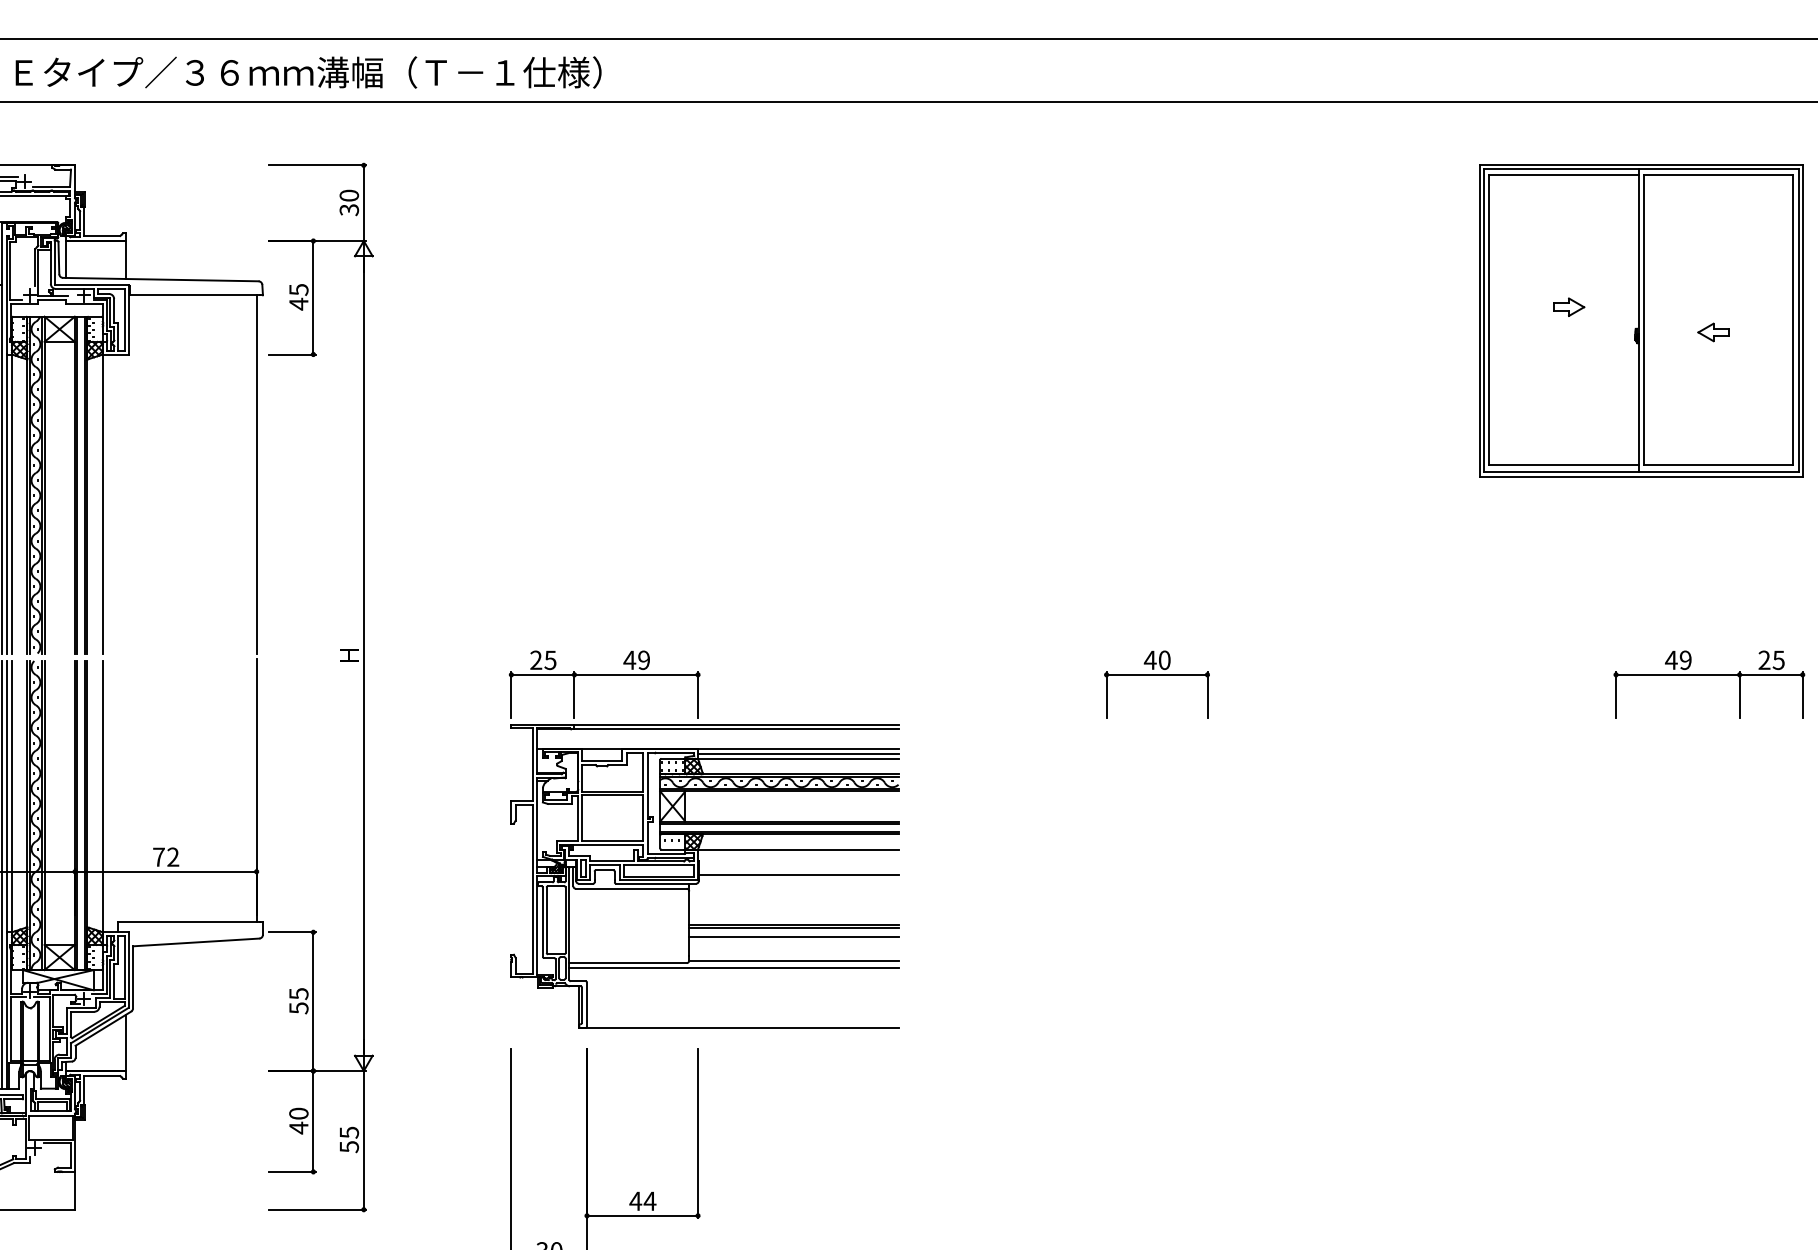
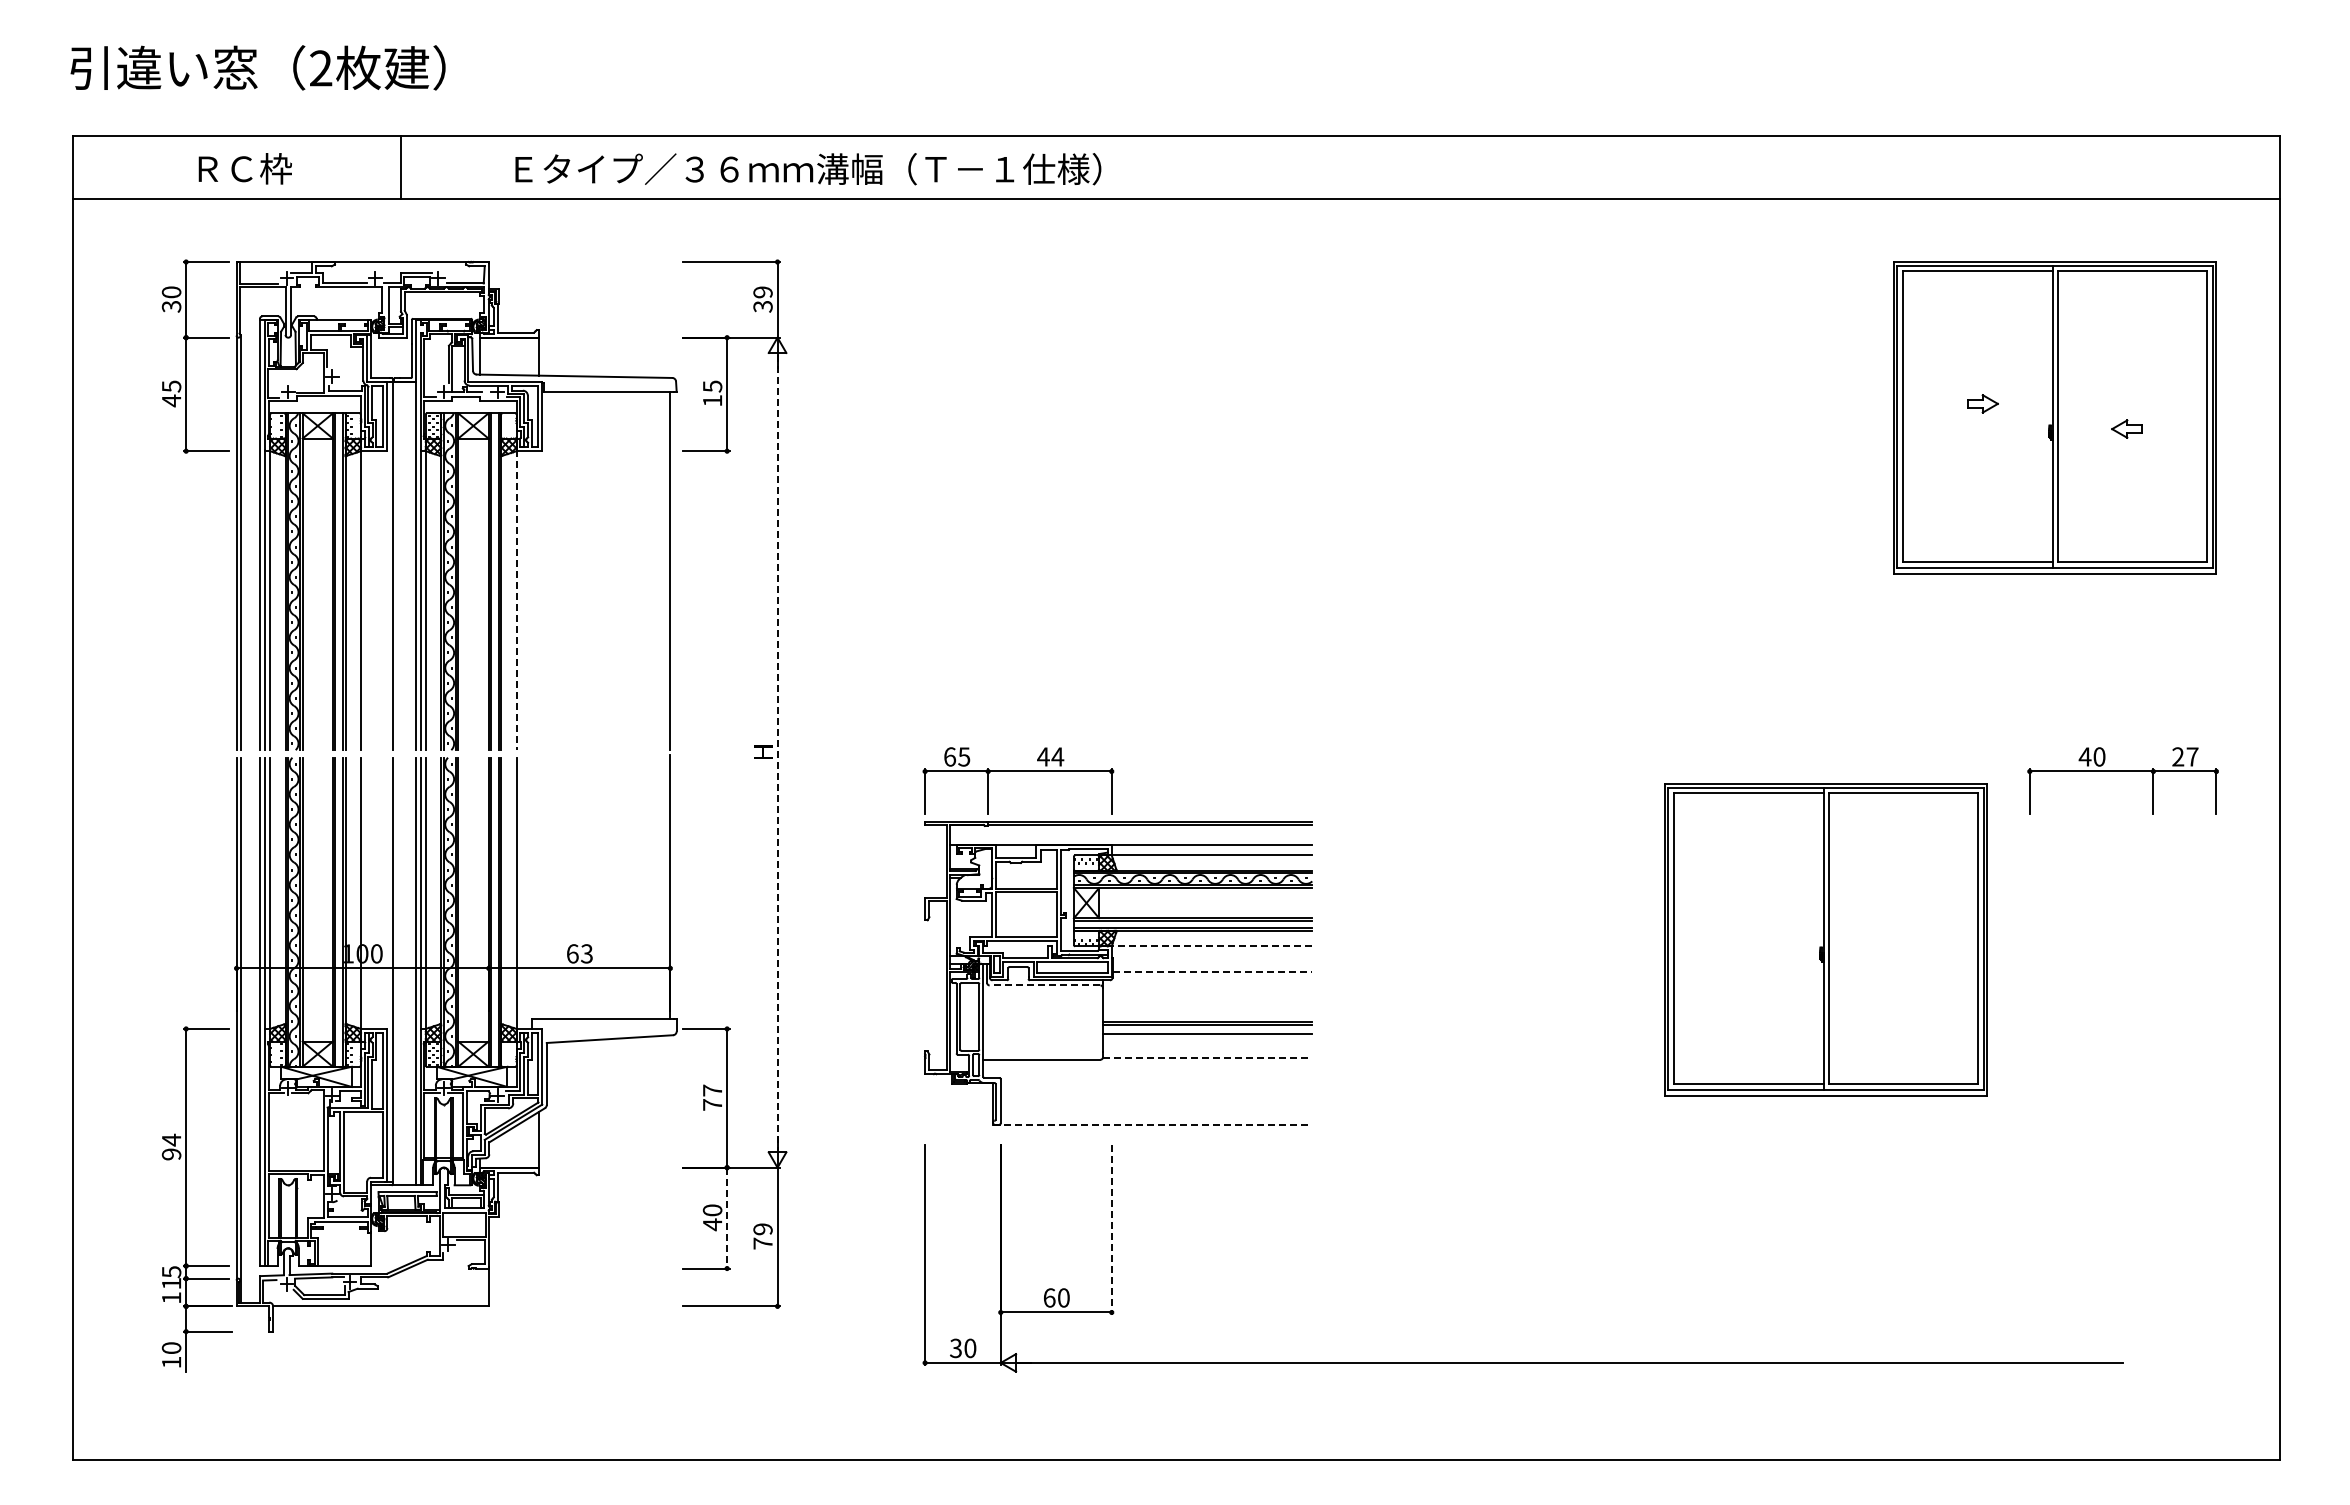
text: (308, 72) -> (808, 169), moved
text: (348, 195) -> (762, 292), 30 -> 39
text: (298, 303) -> (712, 400), 45 -> 15
line: (102, 503) -> (516, 600), solid -> dashed
line: (363, 656) -> (777, 753), solid -> dashed
text: (536, 659) -> (950, 756), 25 -> 65
text: (643, 659) -> (1057, 756), 49 -> 44
text: (1685, 659) -> (2099, 756), 49 -> 40
text: (1778, 659) -> (2192, 756), 25 -> 27
part: (1156, 674) -> (1570, 771), removed
line: (797, 753) -> (1211, 850), removed
part: (1411, 842) -> (1825, 939), added
line: (797, 849) -> (1211, 946), solid -> dashed
text: (165, 856) -> (579, 953), 72 -> 63
line: (798, 875) -> (1212, 972), solid -> dashed
line: (630, 888) -> (1044, 985), solid -> dashed
line: (793, 960) -> (1207, 1057), solid -> dashed
line: (733, 968) -> (1147, 1065), removed
text: (298, 1000) -> (712, 1097), 55 -> 77
line: (738, 1027) -> (1152, 1124), solid -> dashed
line: (313, 1121) -> (727, 1218), solid -> dashed
line: (697, 1133) -> (1111, 1230), solid -> dashed
text: (348, 1139) -> (762, 1236), 55 -> 79
text: (642, 1200) -> (1056, 1297), 44 -> 60

